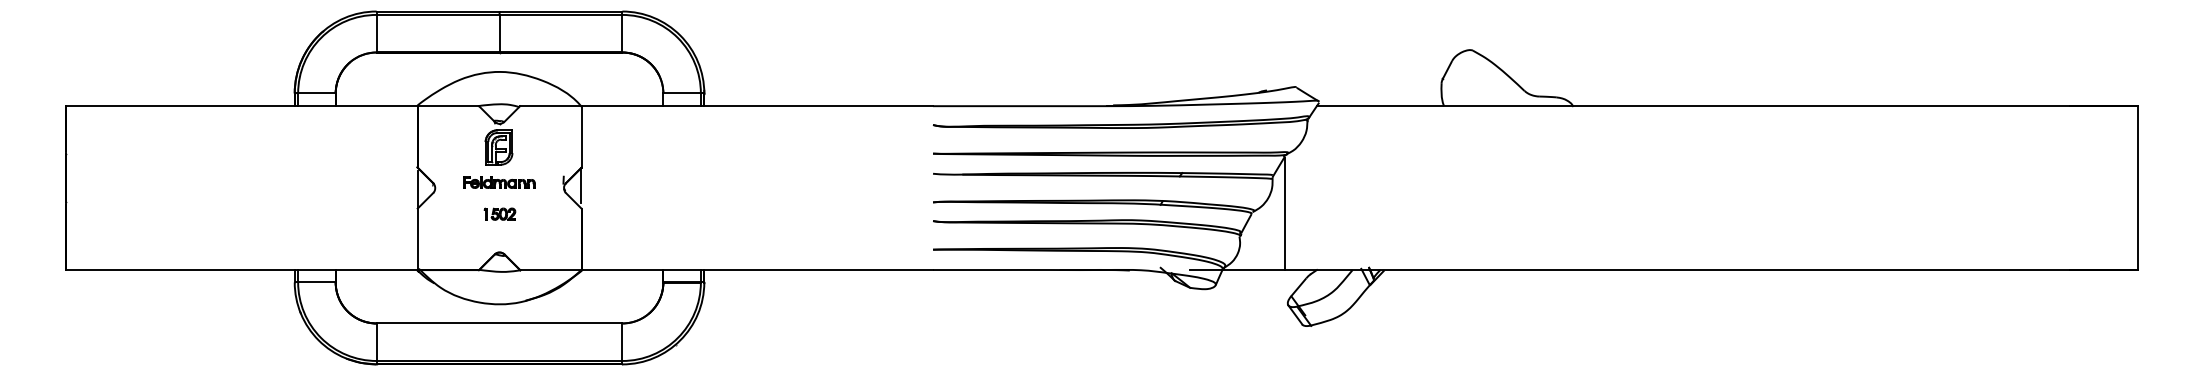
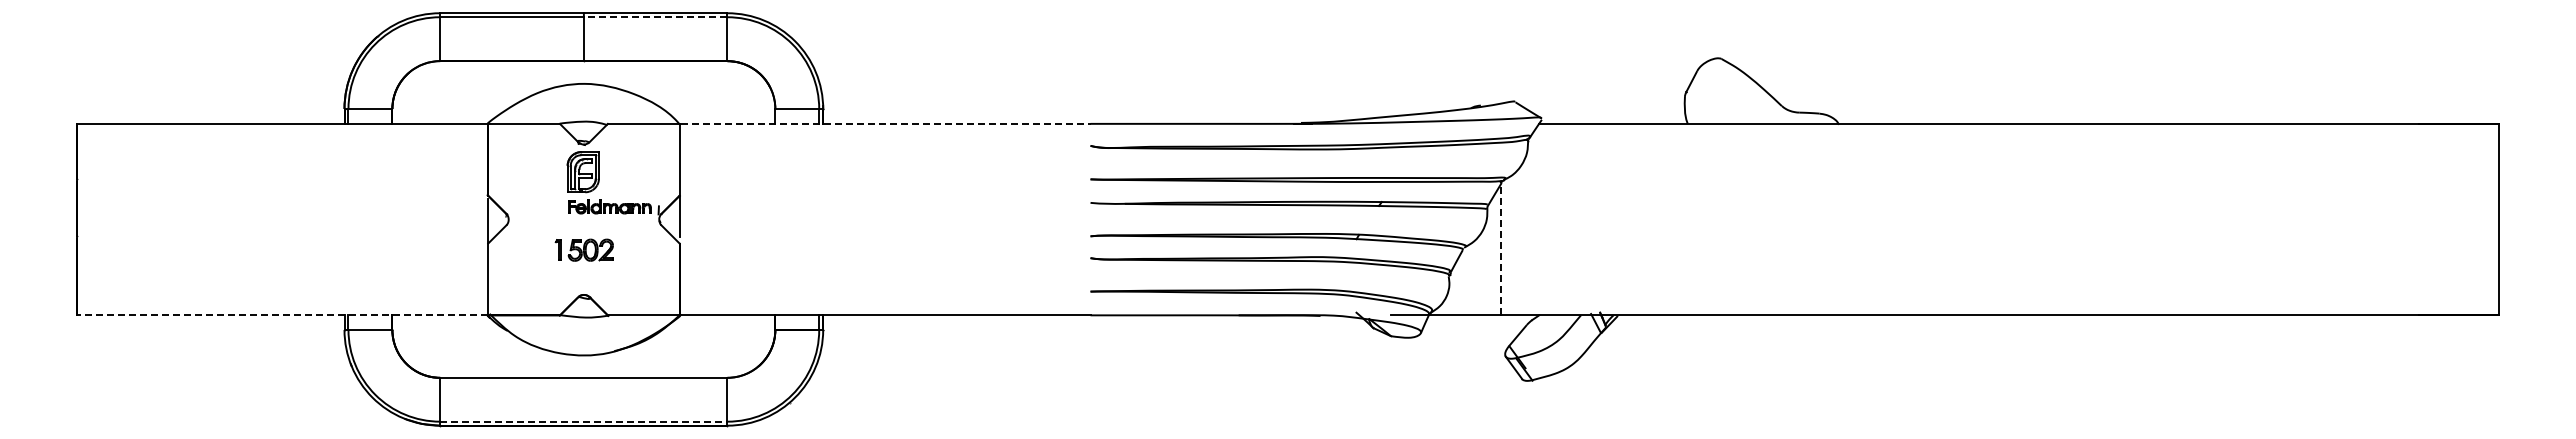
line: (560, 15) -> (655, 17), solid -> dashed
line: (757, 105) -> (885, 123), solid -> dashed
part: (499, 182) -> (609, 206), moved
part: (500, 213) -> (584, 249), size x1.6
line: (1284, 213) -> (1501, 249), solid -> dashed
line: (241, 270) -> (282, 315), solid -> dashed
line: (499, 360) -> (583, 421), solid -> dashed

